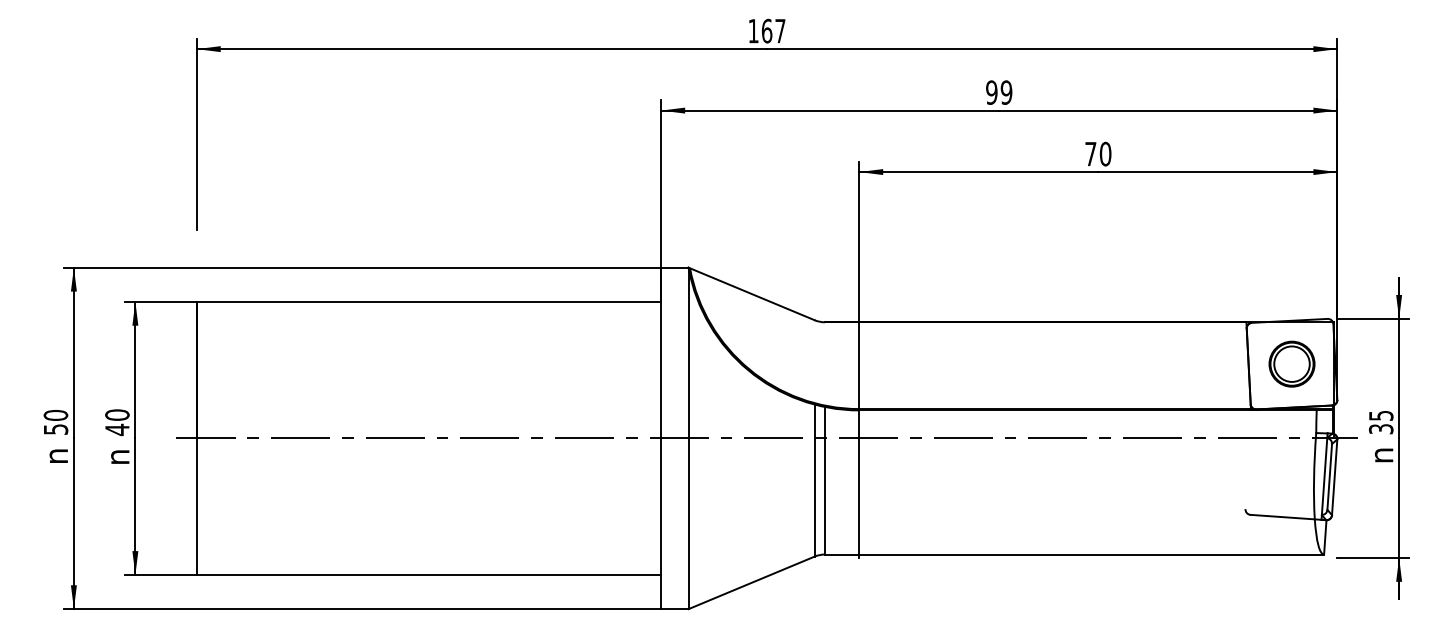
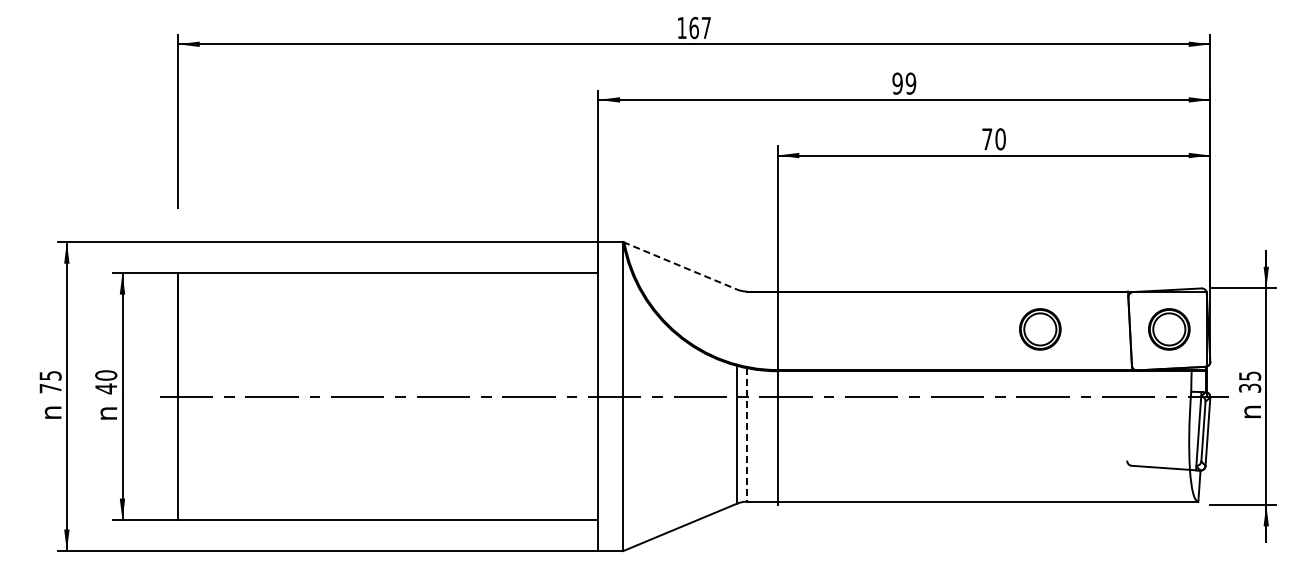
line: (751, 293) -> (680, 265), solid -> dashed
part: (1149, 364) -> (1040, 329), added
text: (55, 421) -> (50, 381), 50 -> 75
line: (824, 480) -> (746, 434), solid -> dashed

